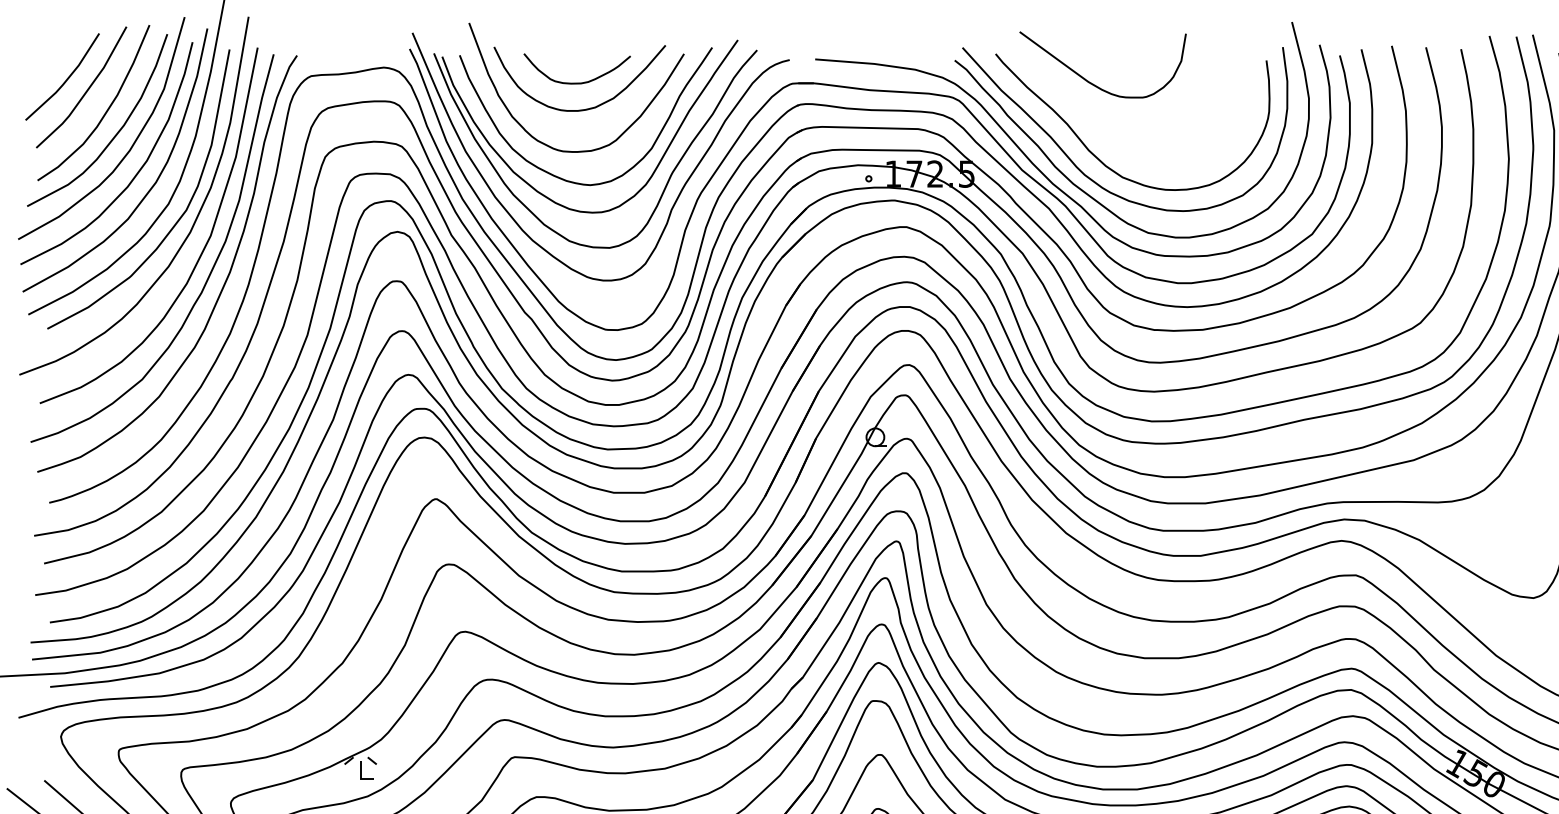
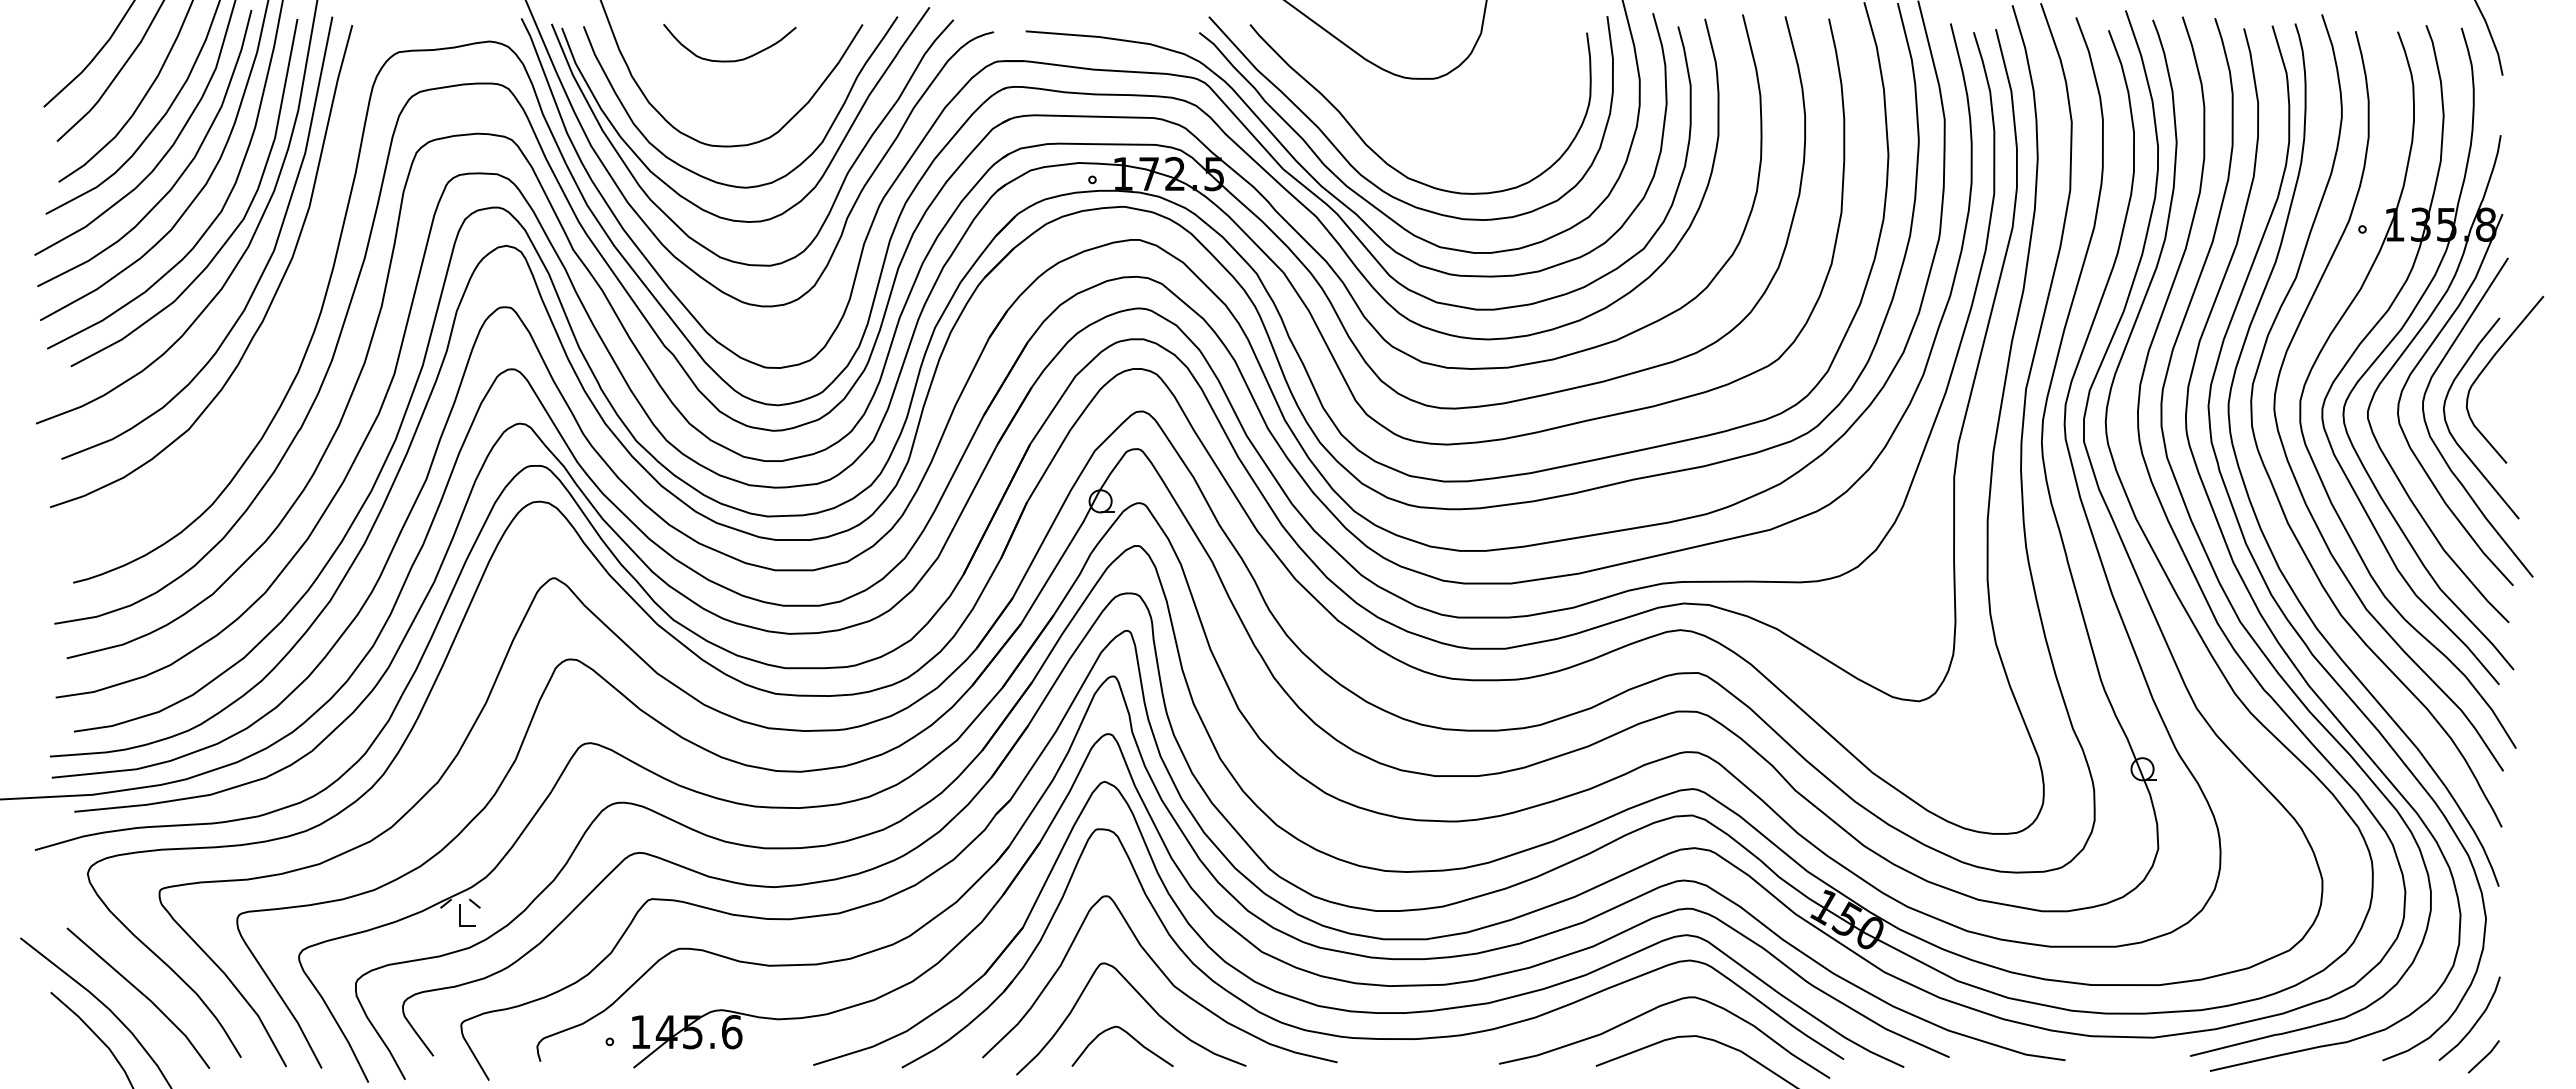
curve: (586, 108) -> (741, 92), removed
curve: (221, 288) -> (287, 316), removed

